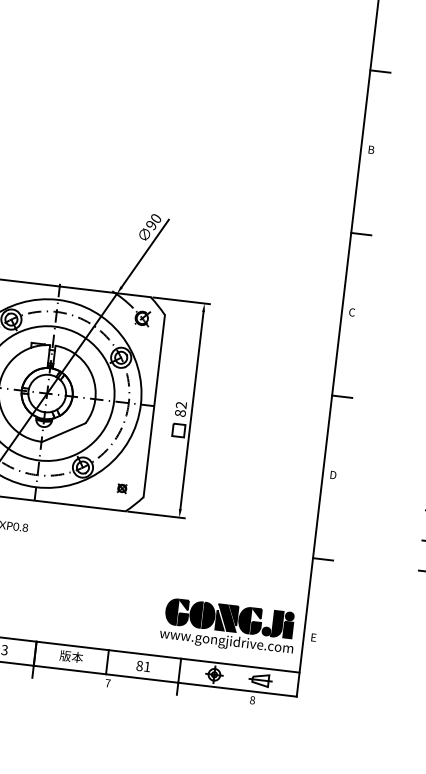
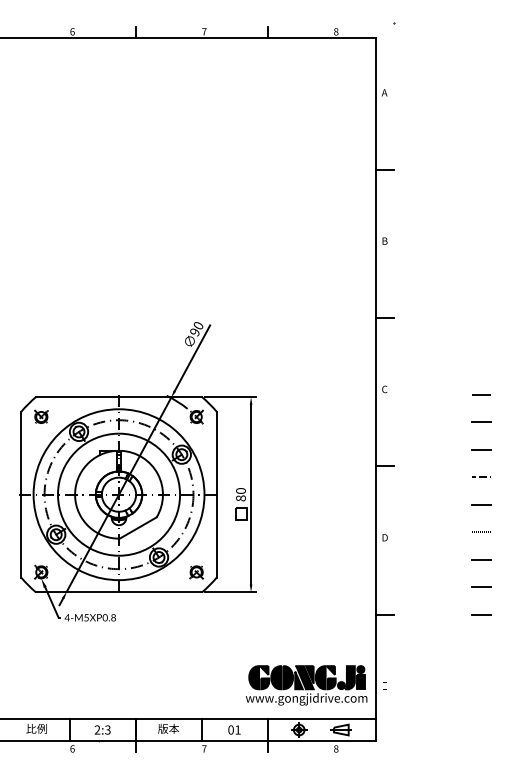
text: (180, 404) -> (240, 490), 82 -> 80
part: (122, 488) -> (196, 572), size x1.67
text: (139, 666) -> (230, 730), 81 -> 01

